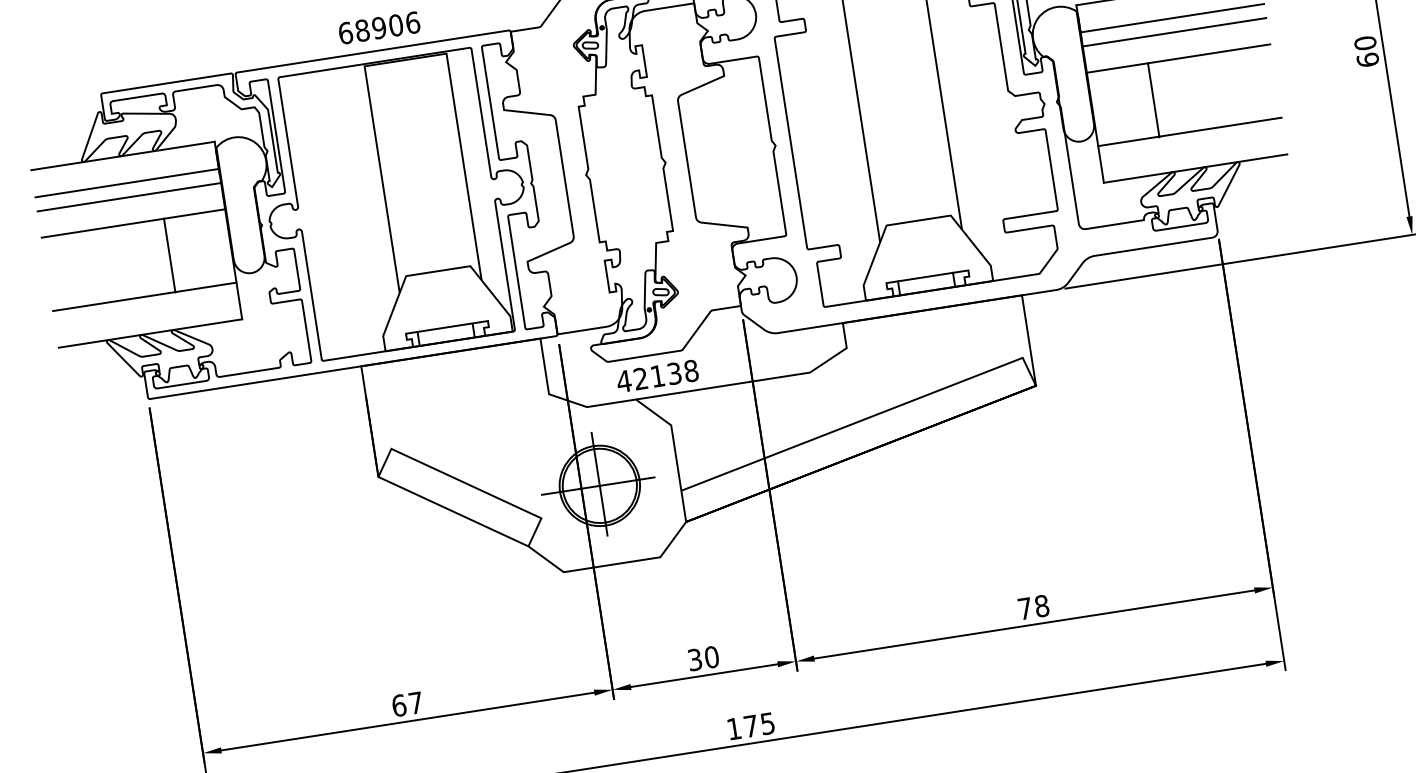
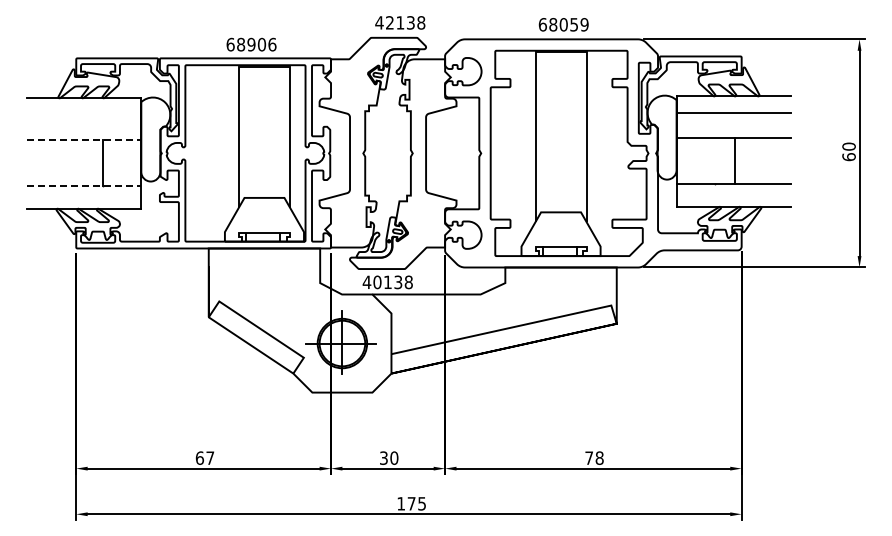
line: (1175, 32) -> (734, 122), removed
line: (1154, 100) -> (735, 161), moved
line: (126, 183) -> (83, 115), removed
line: (128, 196) -> (83, 123), removed
line: (134, 223) -> (84, 140), solid -> dashed
line: (145, 295) -> (84, 185), solid -> dashed
text: (641, 379) -> (377, 282), 42138 -> 40138

